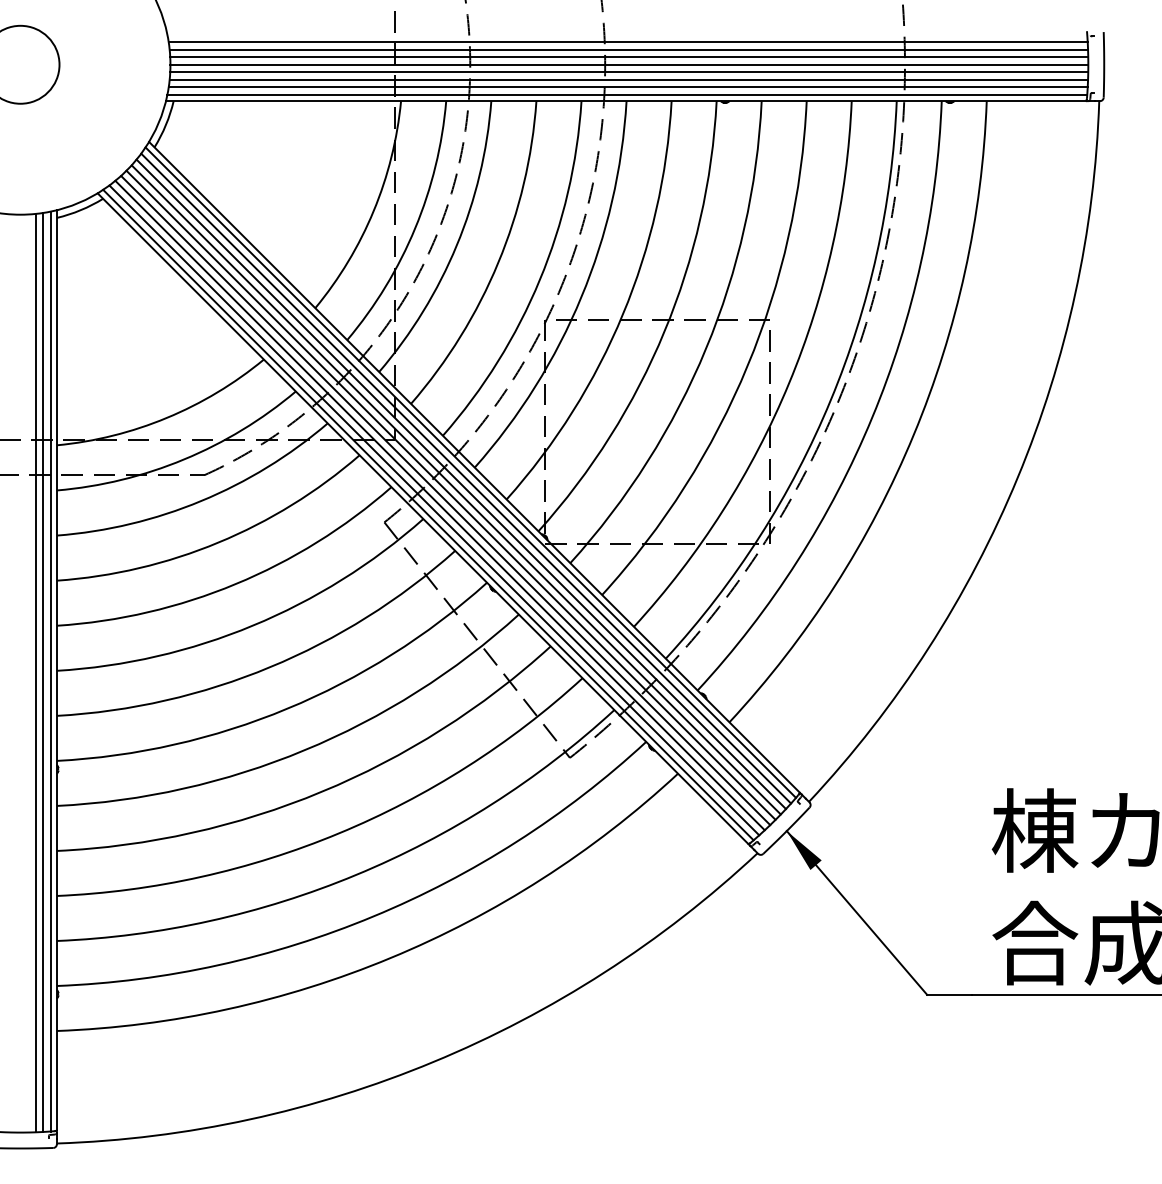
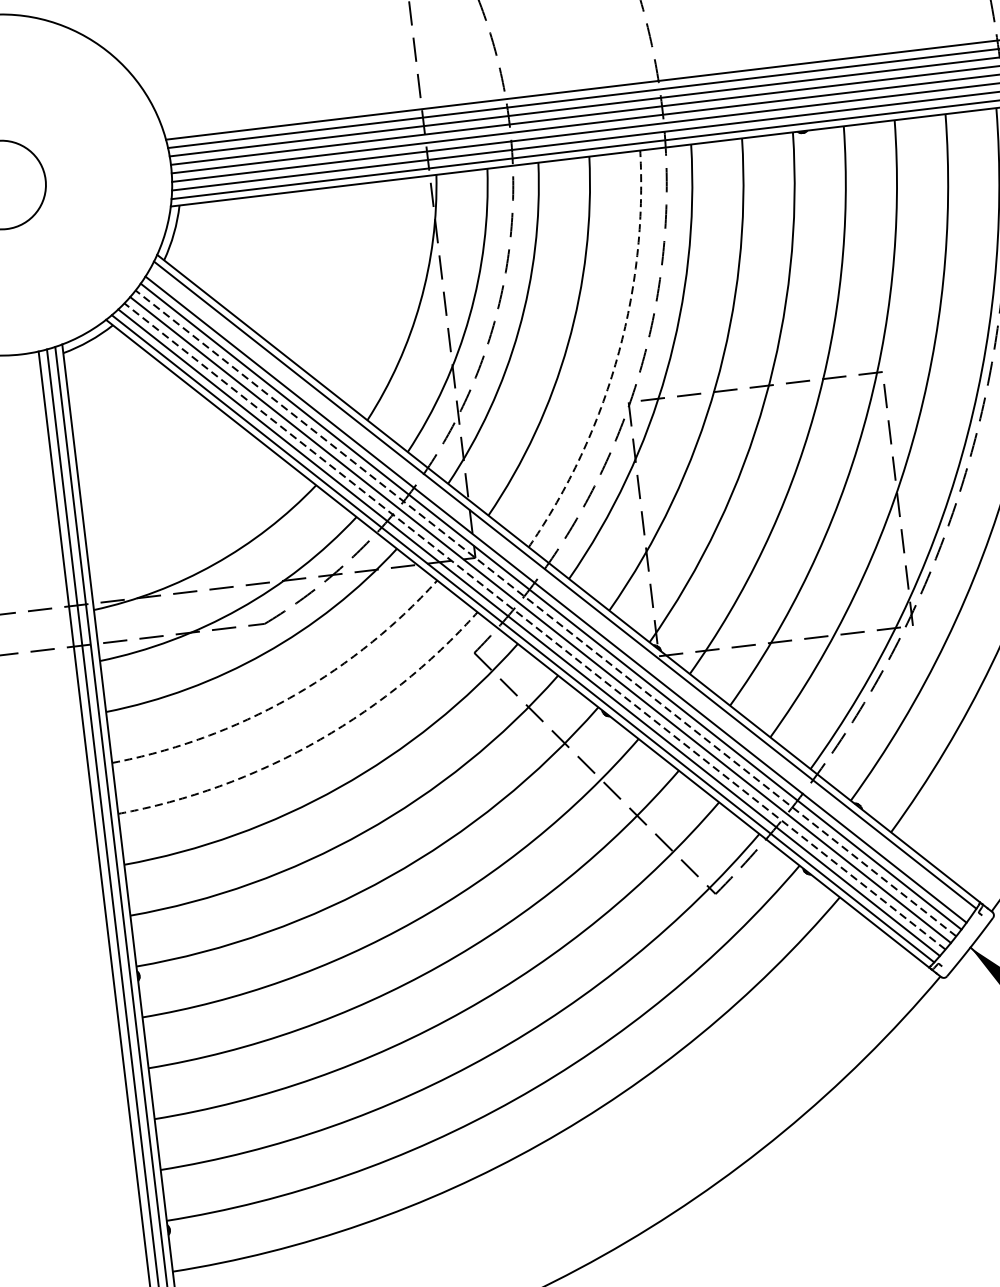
arc: (539, 279) -> (616, 357), solid -> dashed
line: (466, 478) -> (561, 592), removed
line: (451, 495) -> (546, 613), solid -> dashed
line: (439, 505) -> (534, 626), solid -> dashed
arc: (218, 542) -> (289, 698), solid -> dashed
arc: (235, 584) -> (314, 743), solid -> dashed

